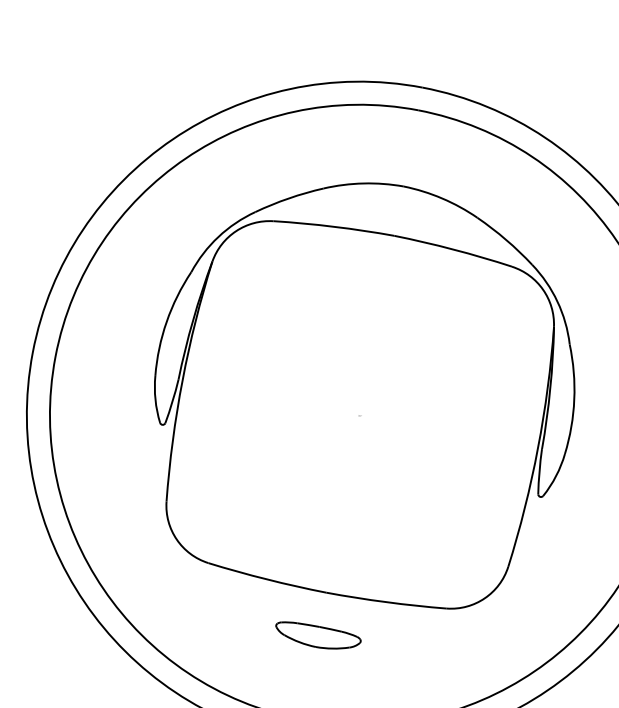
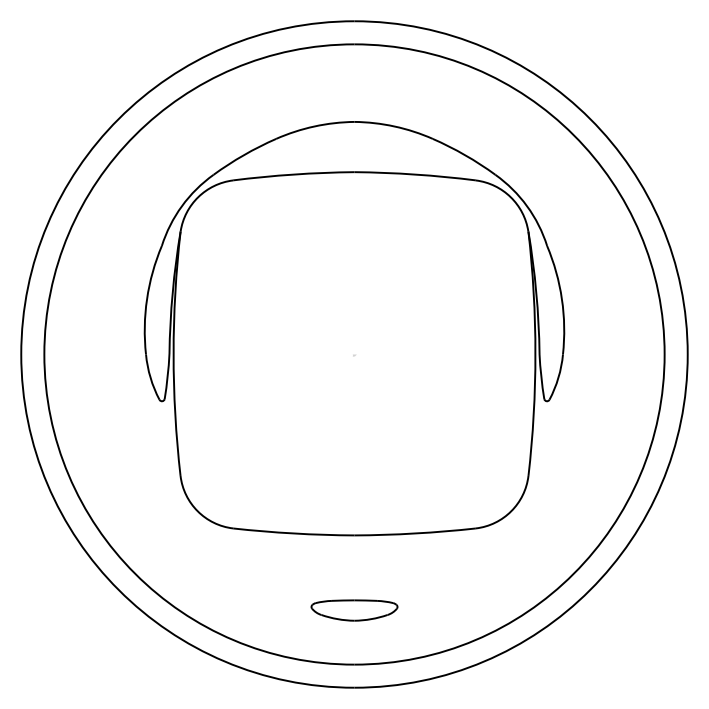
part: (317, 636) -> (354, 610), moved

